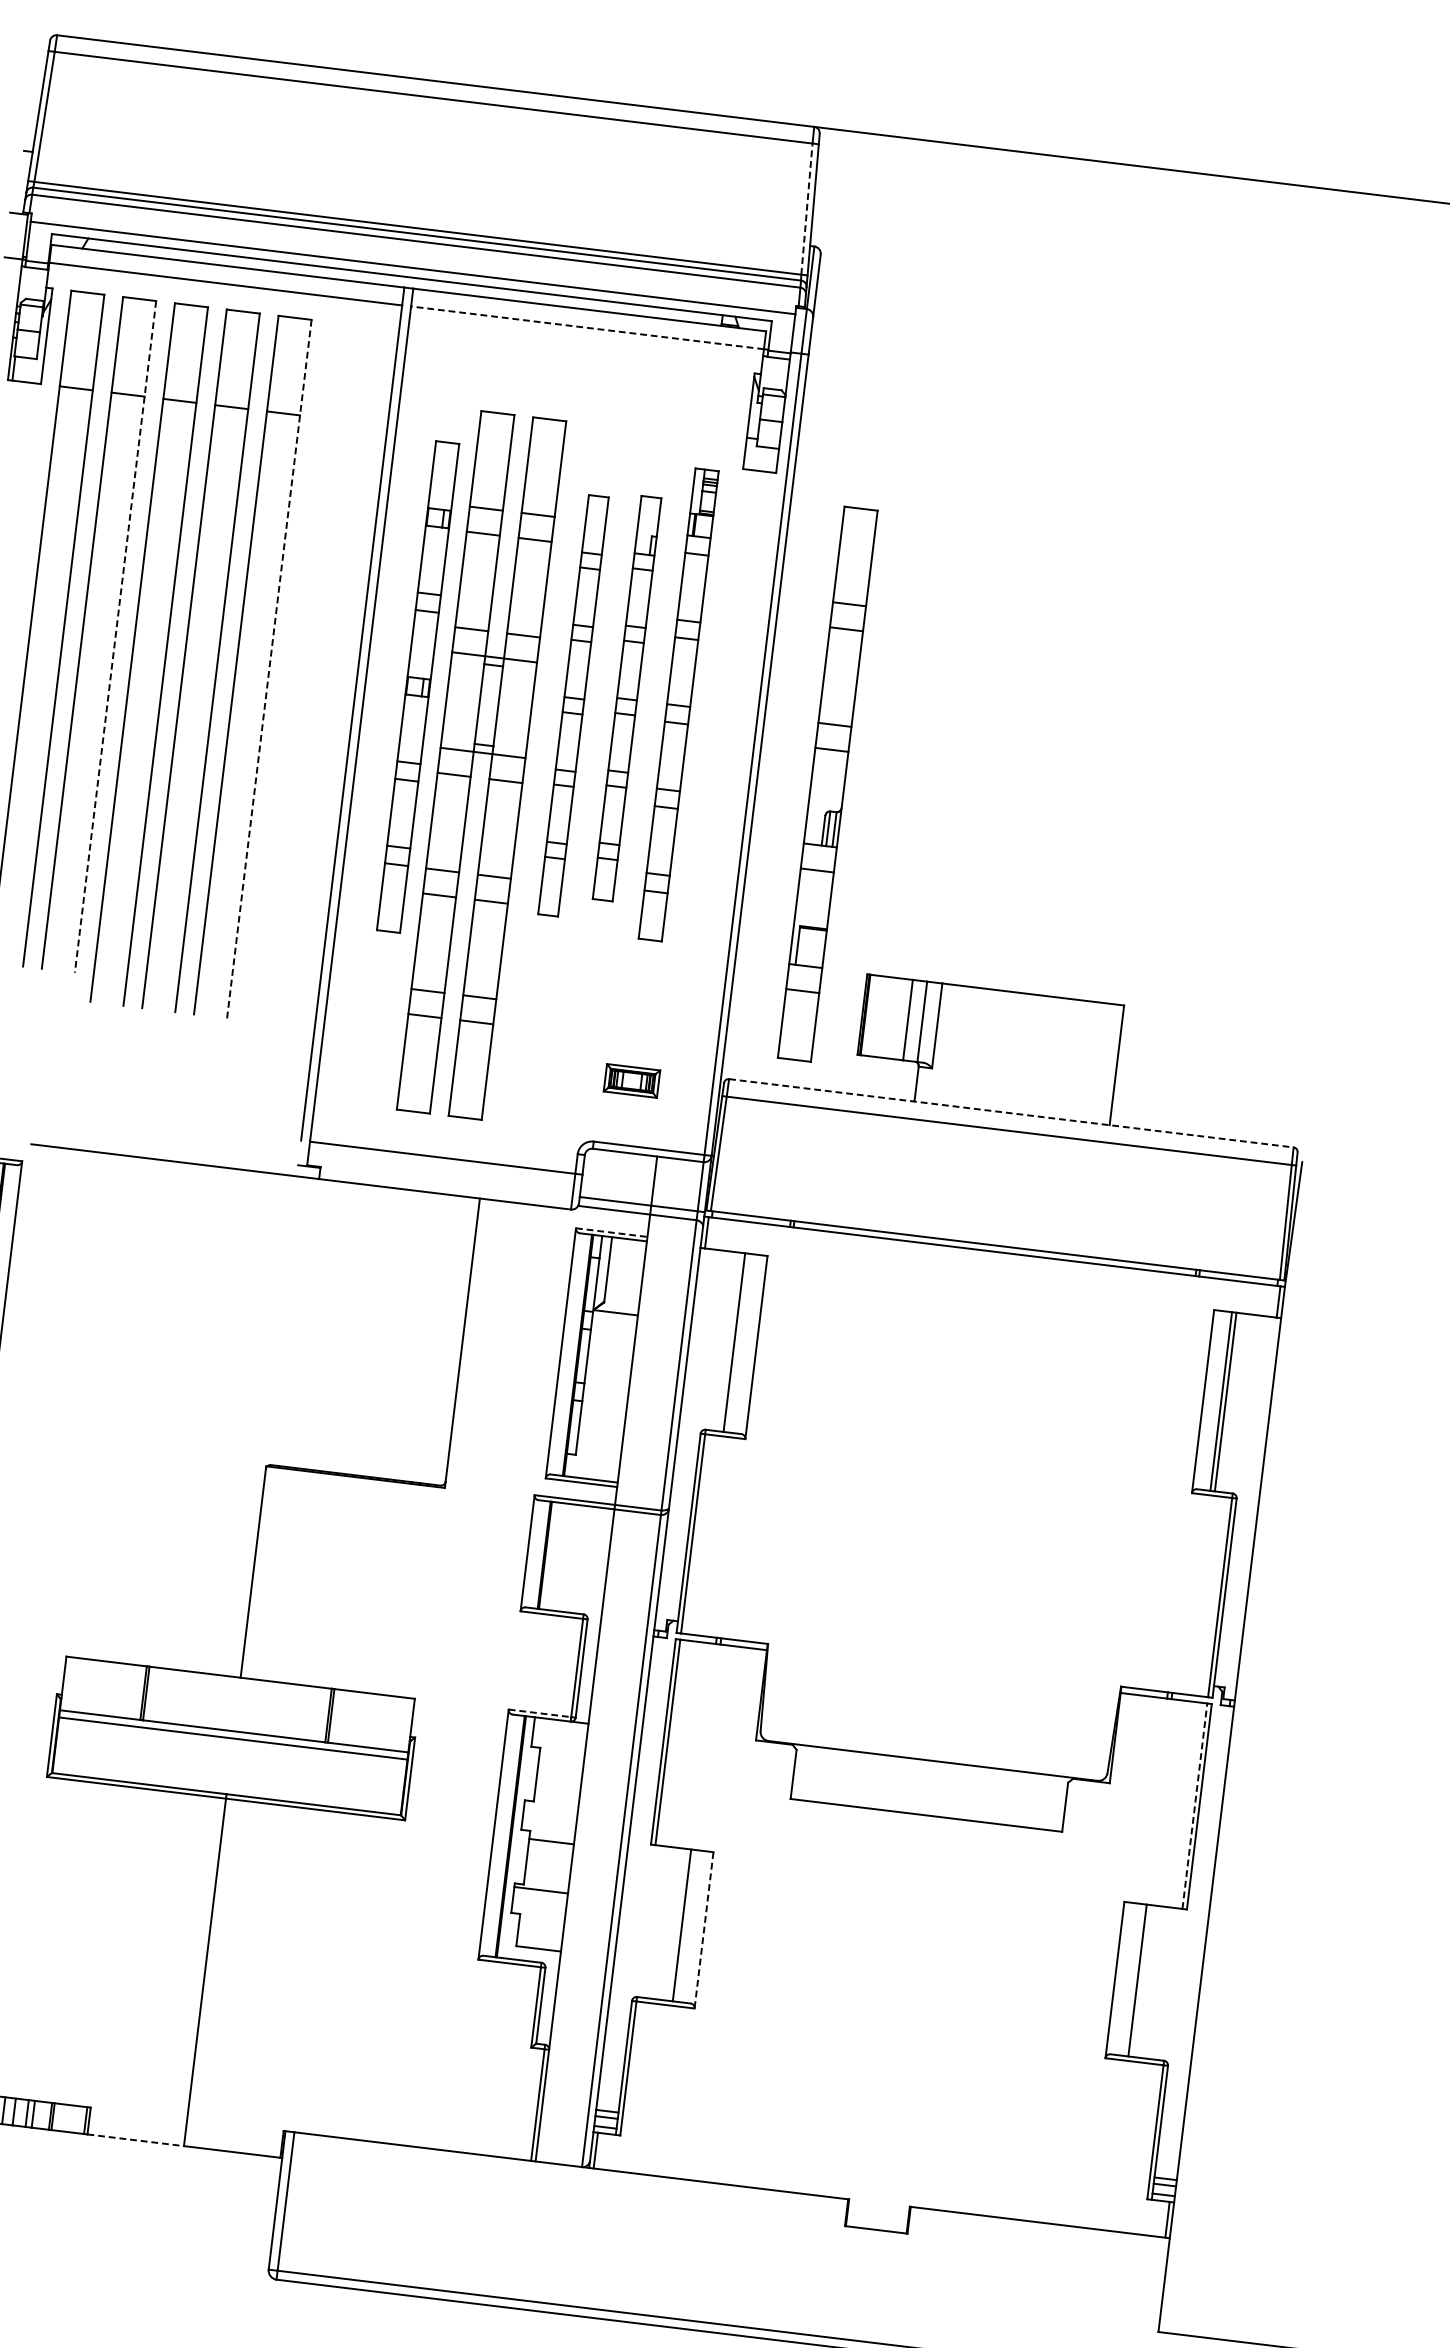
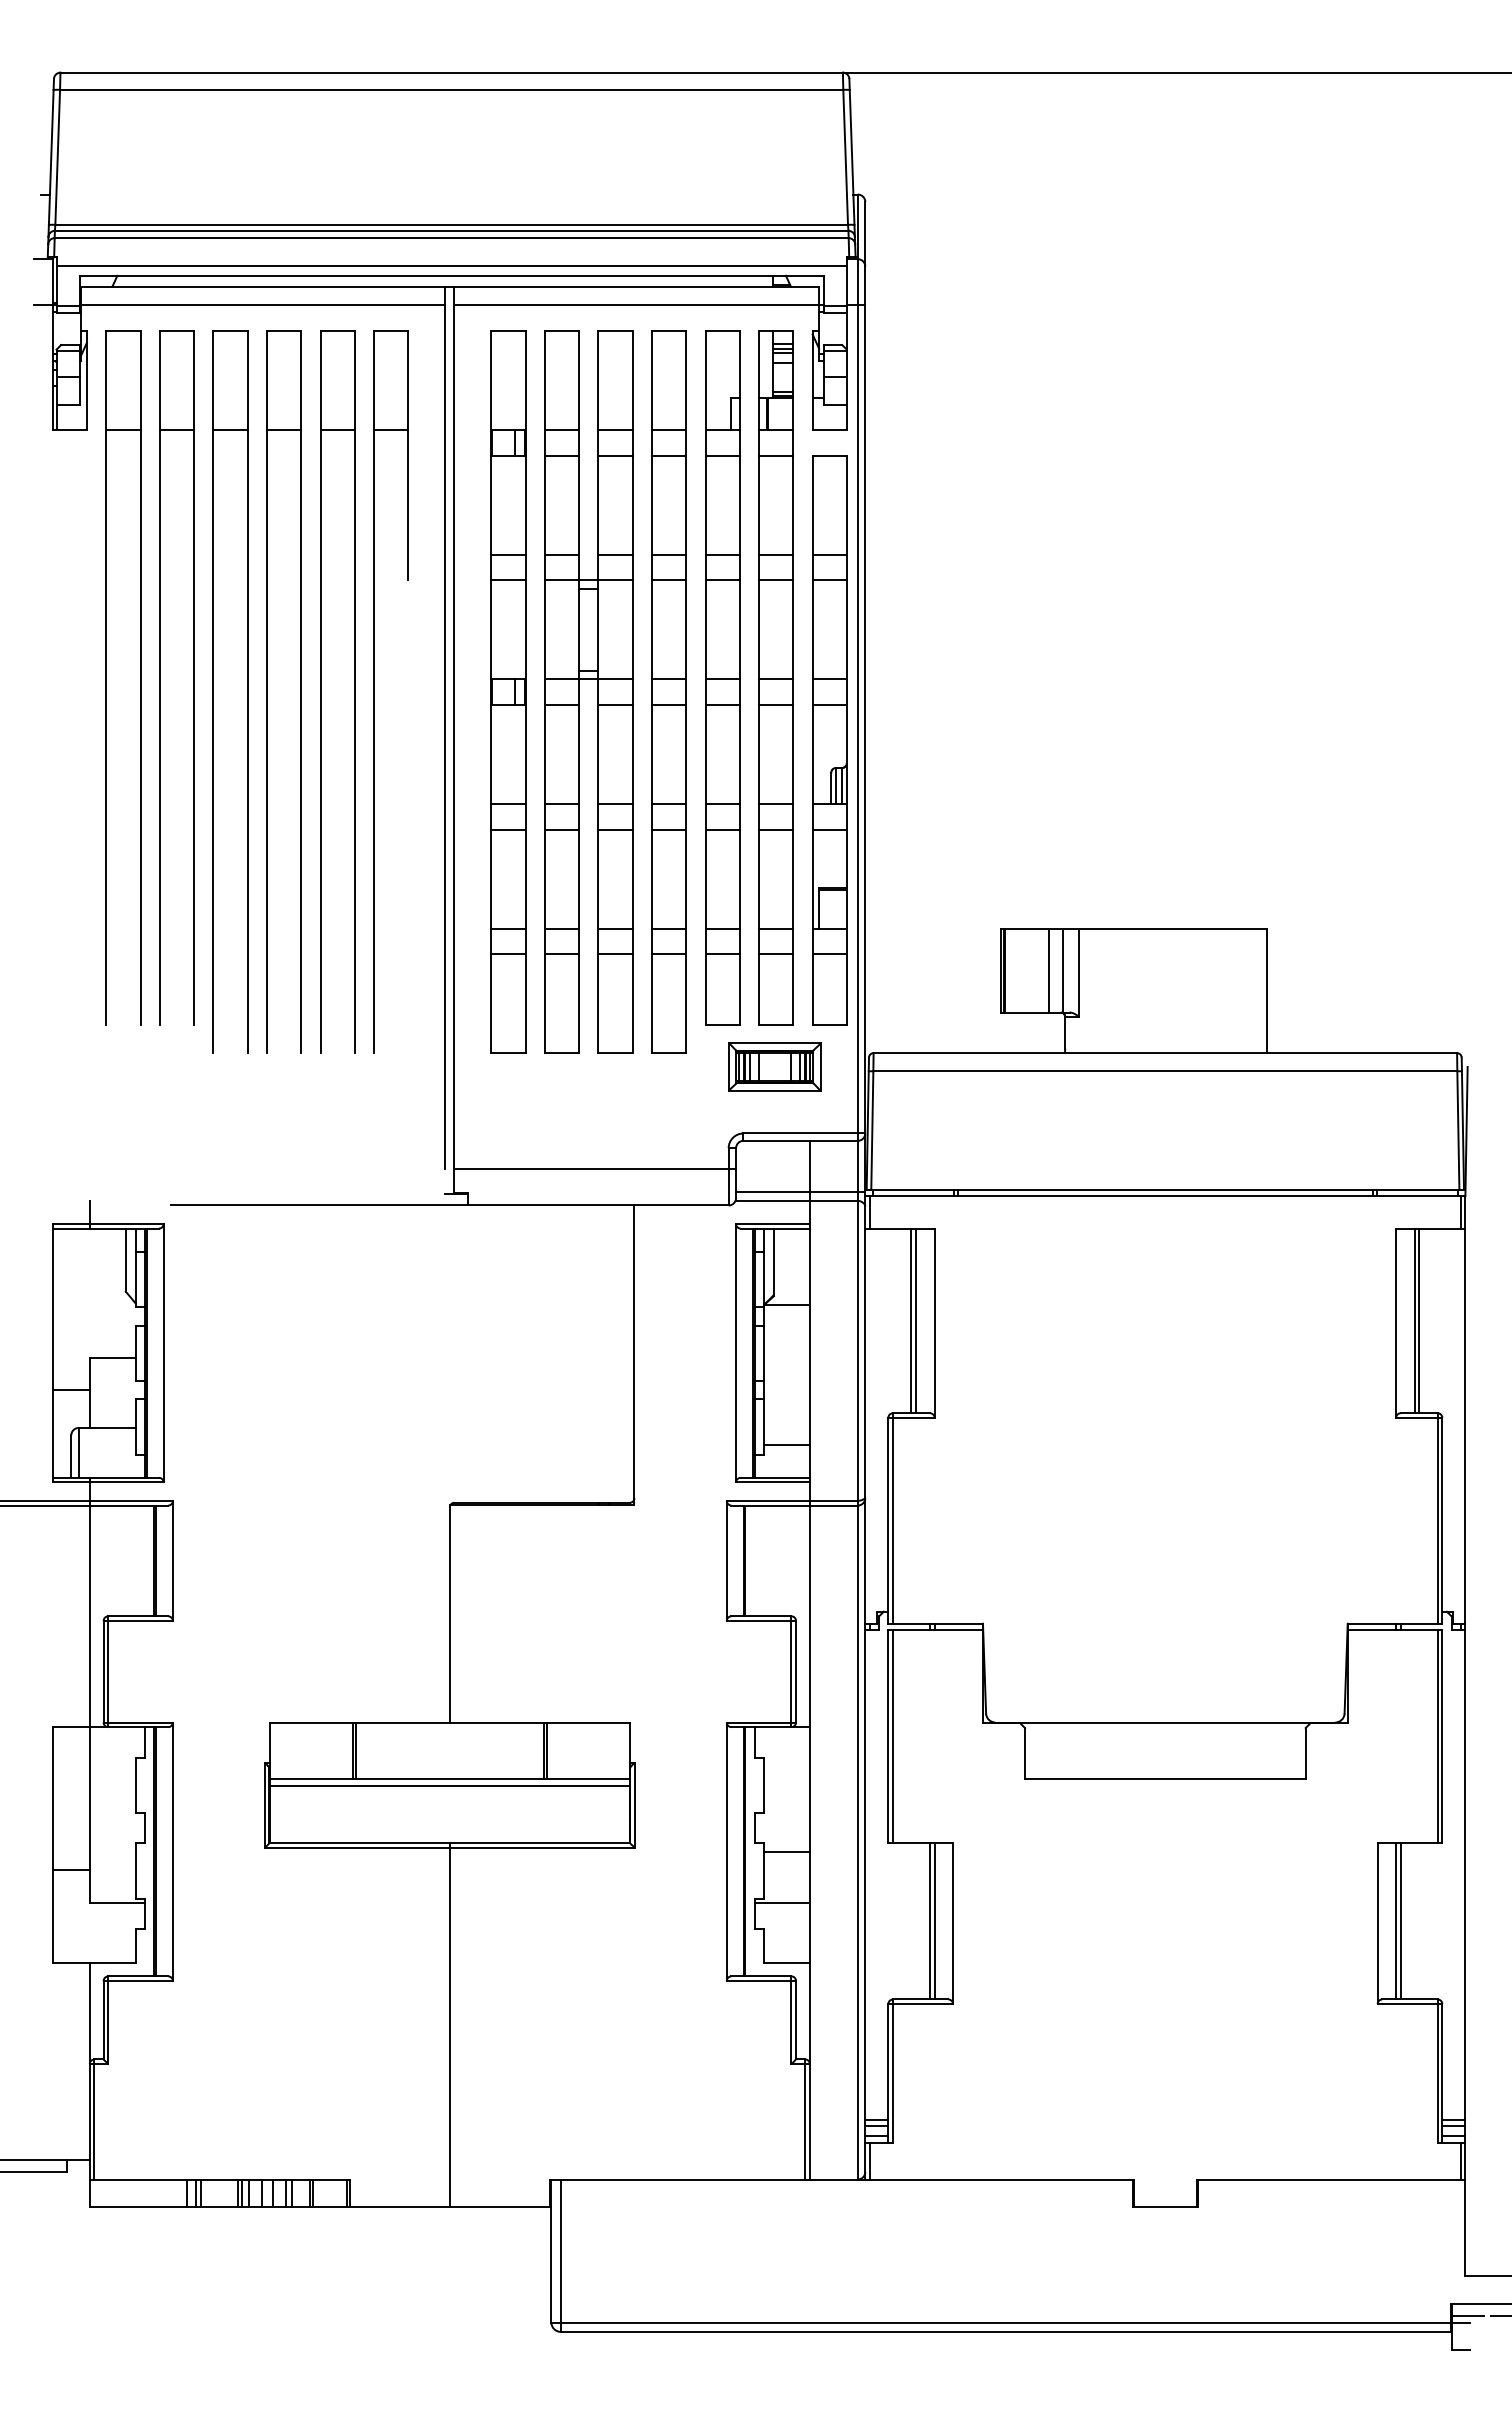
line: (806, 209) -> (845, 157), dashed -> solid
line: (587, 327) -> (636, 305), dashed -> solid
line: (115, 637) -> (194, 678), dashed -> solid
line: (269, 669) -> (354, 692), dashed -> solid
part: (288, 670) -> (374, 691), added
part: (418, 686) -> (508, 691), size x1.43
part: (626, 697) -> (722, 677), size x1.67
part: (678, 704) -> (775, 677), size x1.43
part: (573, 705) -> (668, 691), size x1.67
part: (472, 763) -> (579, 691), moved
part: (827, 784) -> (829, 740), moved
part: (631, 1080) -> (774, 1066), size x1.67
line: (1011, 1113) -> (1165, 1053), dashed -> solid
line: (611, 1232) -> (772, 1223), dashed -> solid
line: (739, 1342) -> (916, 1320), added
line: (599, 1447) -> (786, 1444), added
line: (540, 1713) -> (759, 1722), dashed -> solid
line: (1194, 1805) -> (1437, 1735), dashed -> solid
line: (686, 1925) -> (934, 1920), added
line: (704, 1930) -> (953, 1923), dashed -> solid
line: (1133, 1979) -> (1396, 1920), added
line: (135, 2140) -> (399, 2207), dashed -> solid

